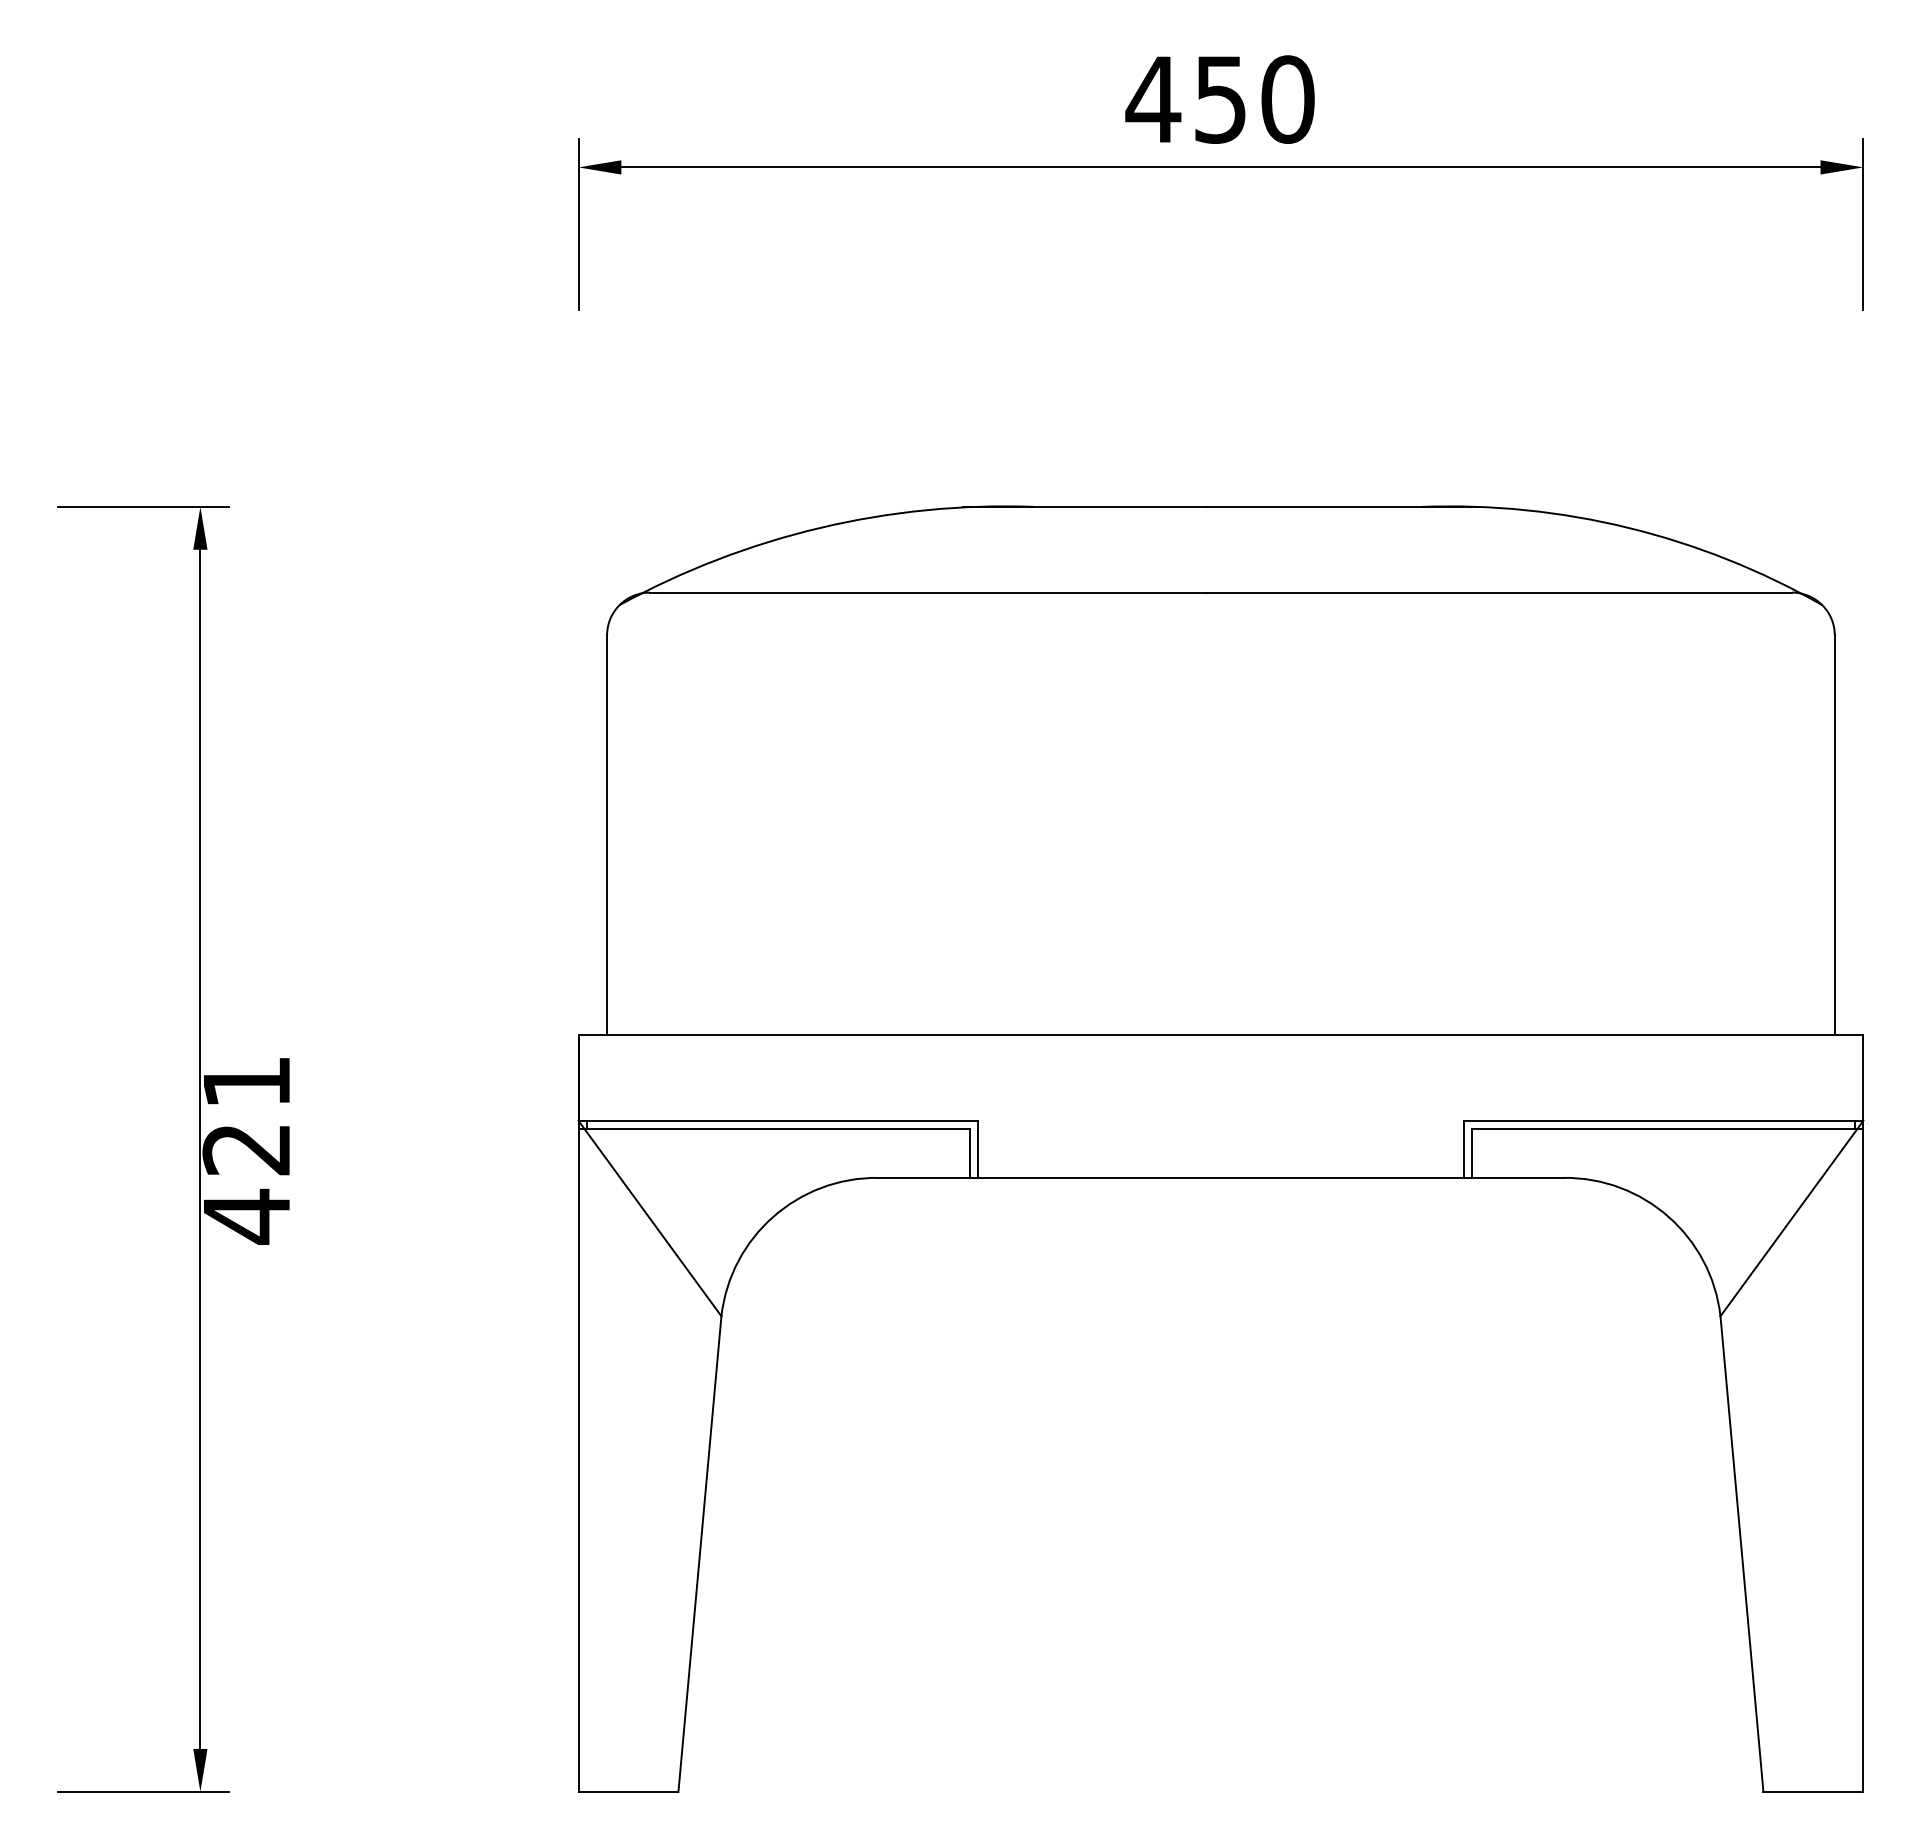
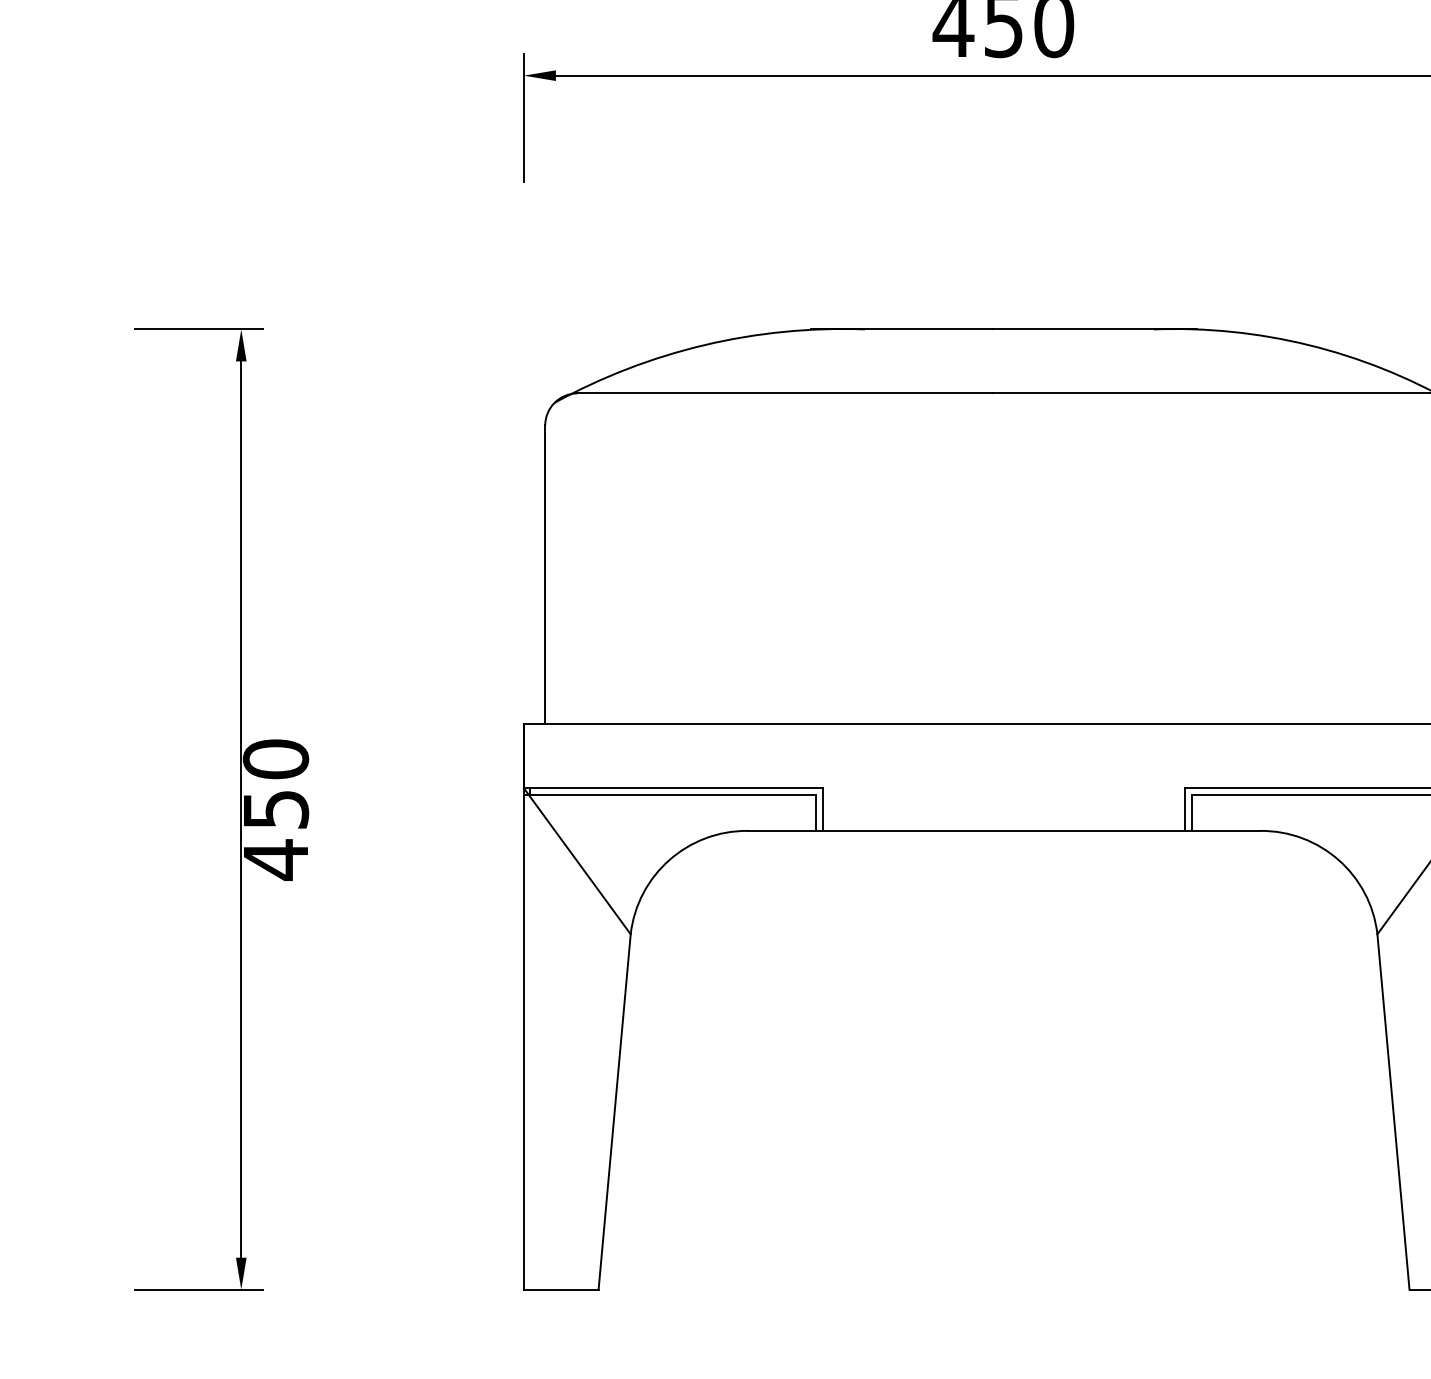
text: (246, 1115) -> (275, 784), 421 -> 450

